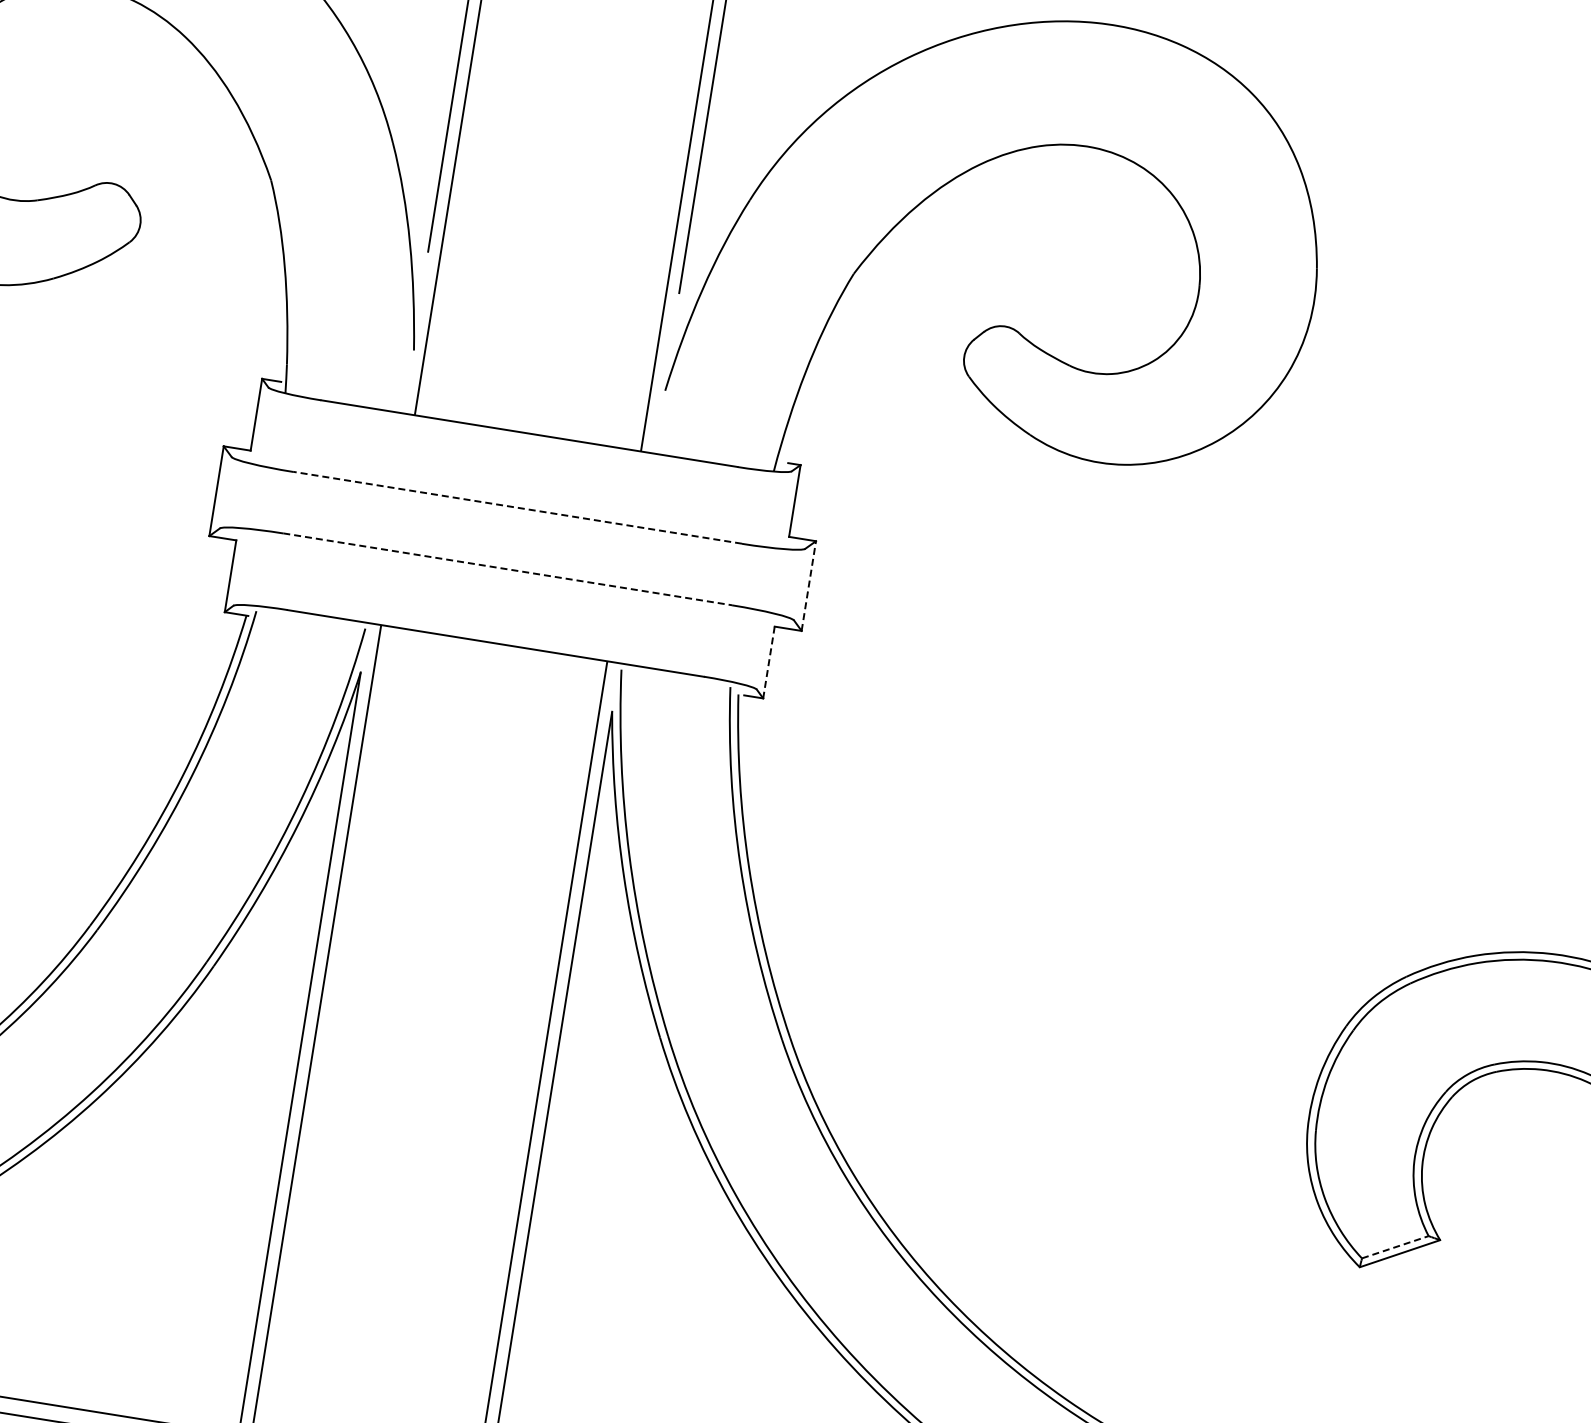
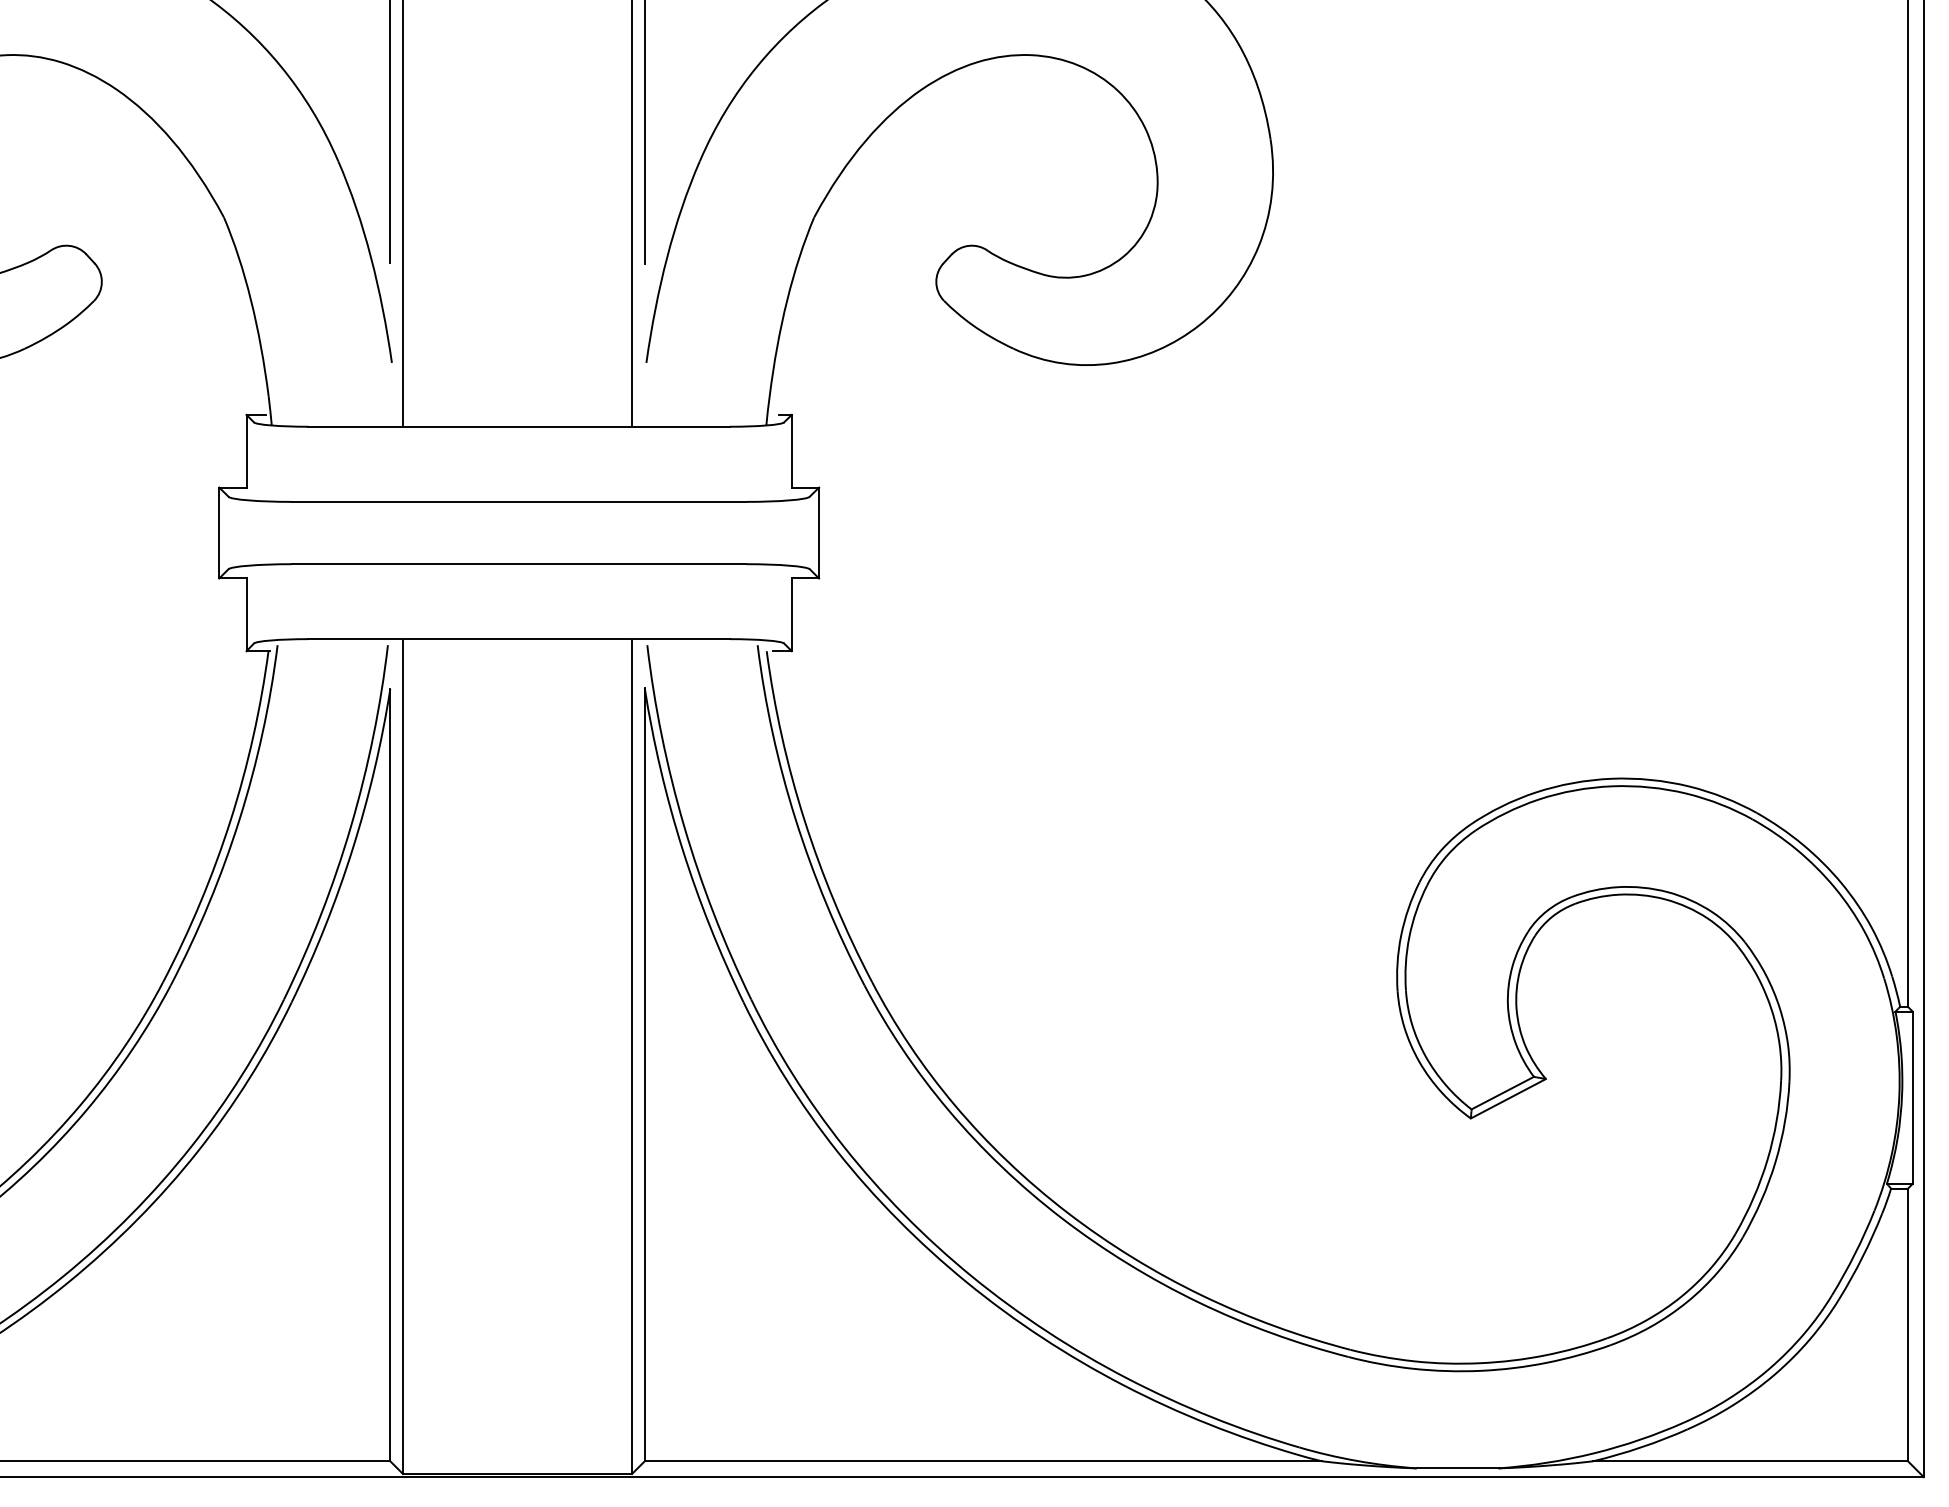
line: (517, 507) -> (518, 501), dashed -> solid
line: (508, 569) -> (519, 564), dashed -> solid
line: (809, 585) -> (819, 532), dashed -> solid
line: (768, 663) -> (791, 615), dashed -> solid
line: (1396, 1246) -> (1503, 1092), dashed -> solid

